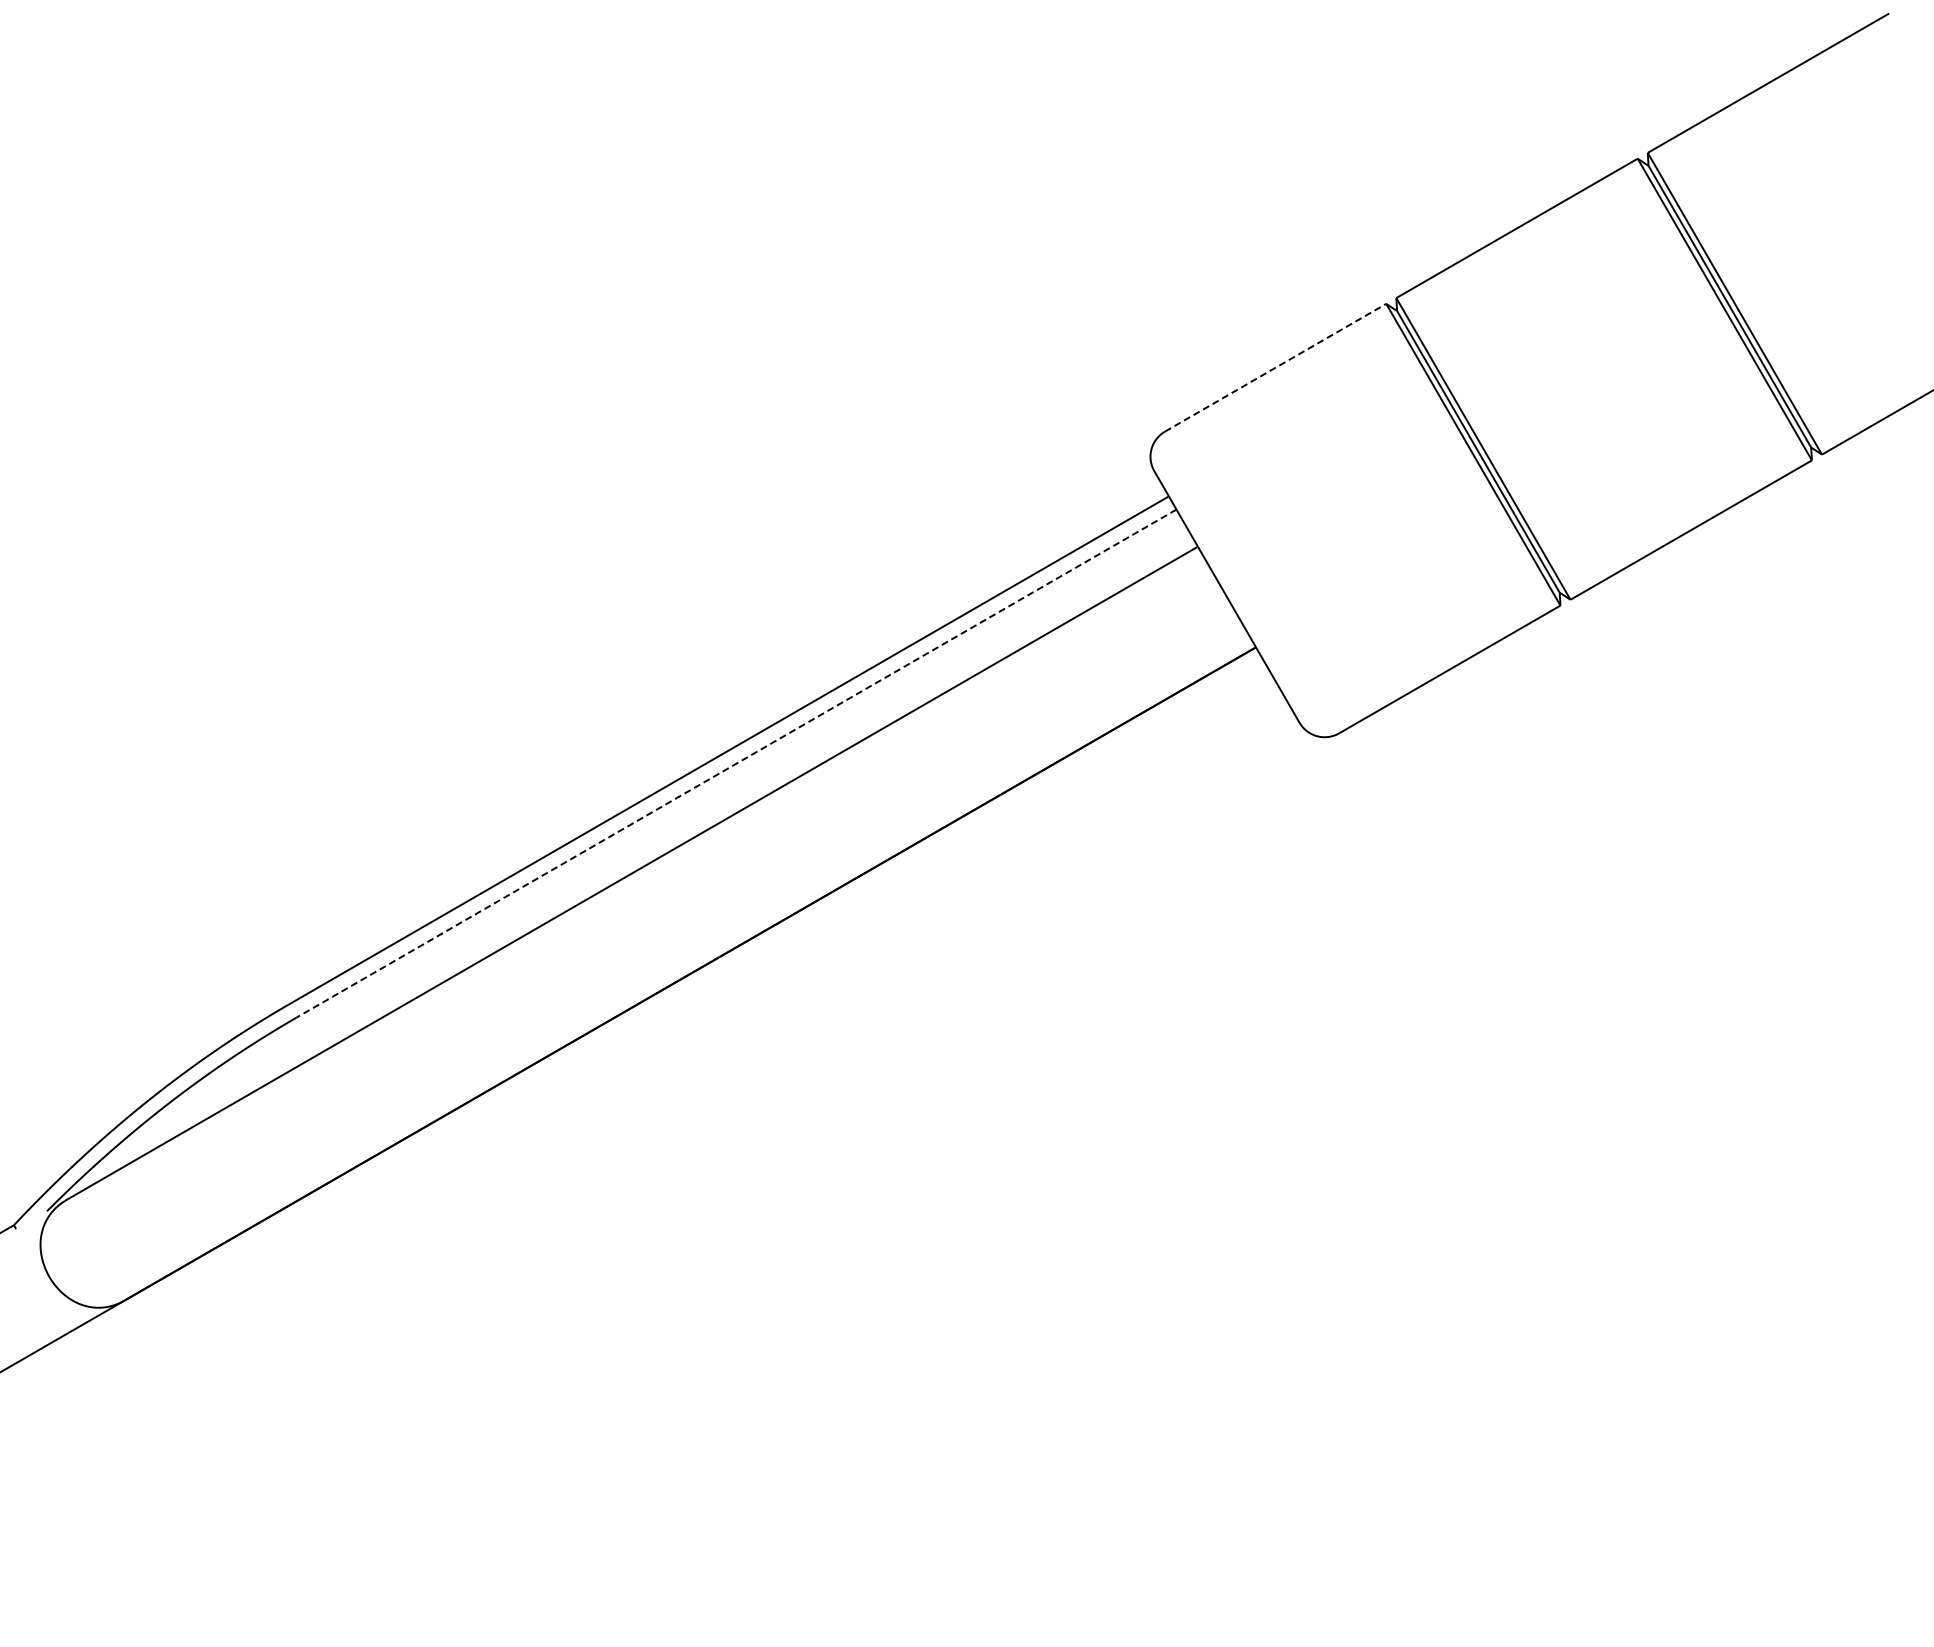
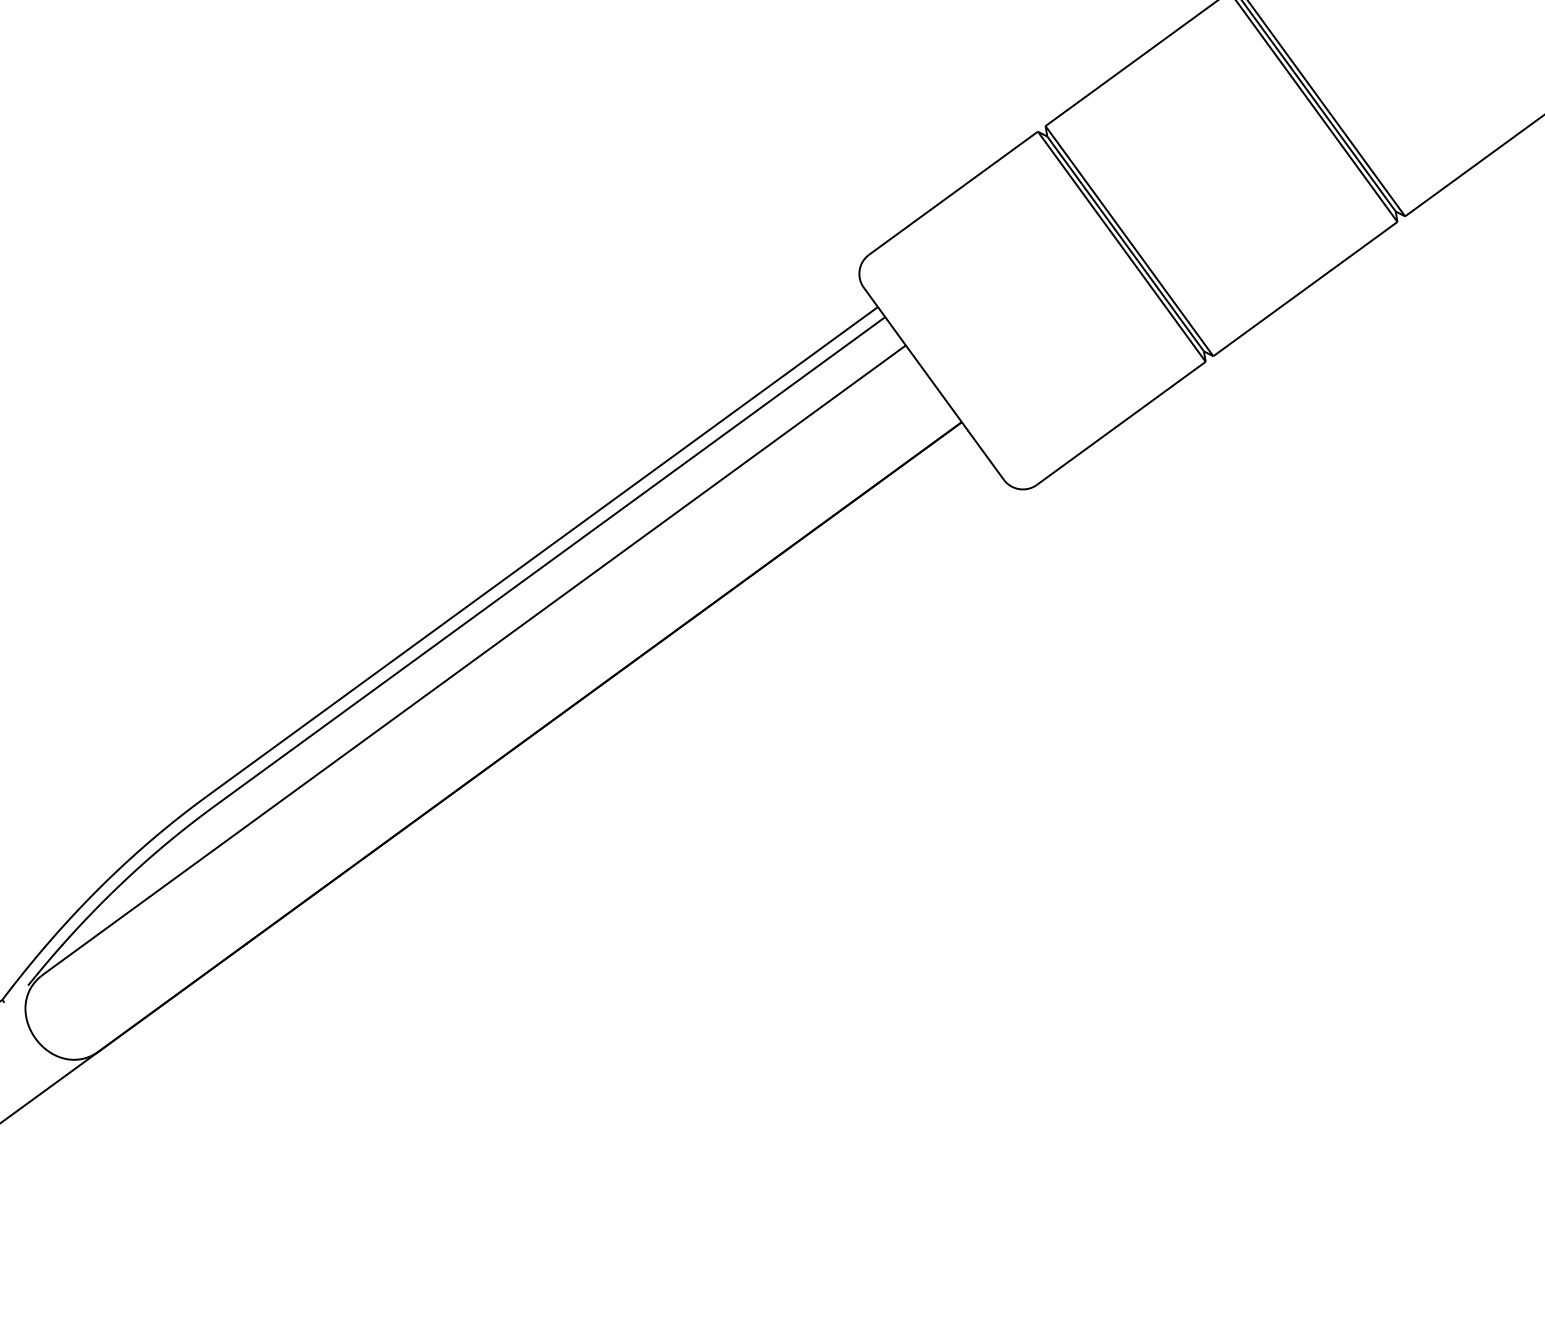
line: (1275, 367) -> (953, 193), dashed -> solid
line: (736, 763) -> (549, 561), dashed -> solid

